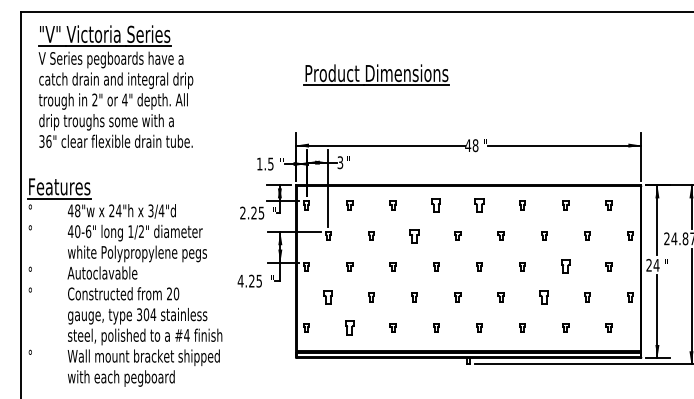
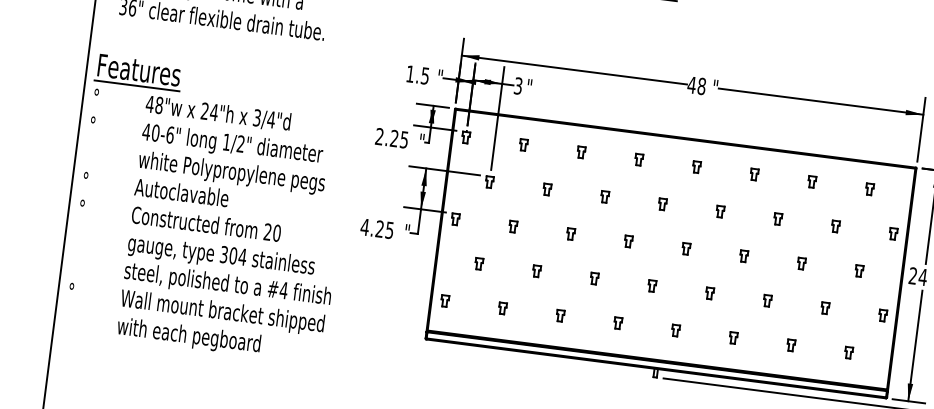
part: (436, 205) -> (639, 159), size x0.62
part: (479, 205) -> (696, 167), size x0.62
part: (414, 235) -> (604, 195), size x0.62
part: (565, 266) -> (801, 263), size x0.62
part: (328, 297) -> (479, 264), size x0.62
part: (544, 297) -> (767, 300), size x0.62
part: (349, 327) -> (502, 307), size x0.62

